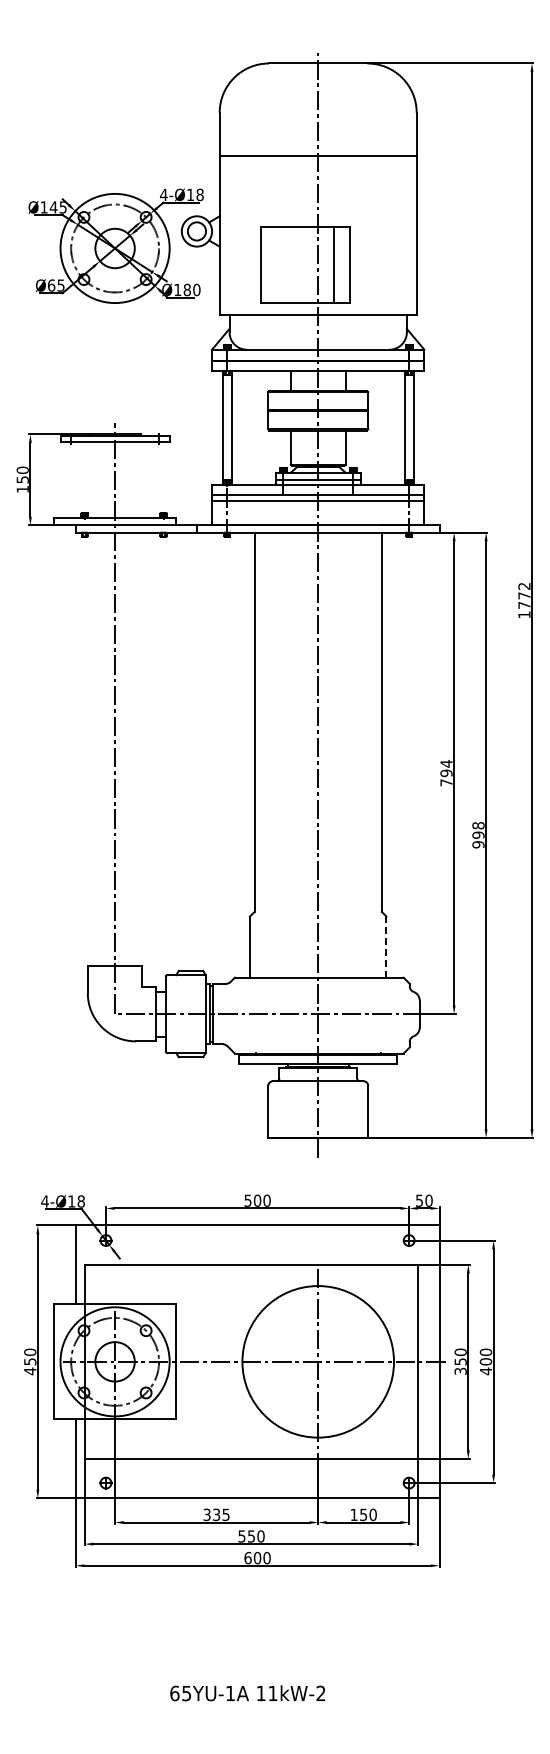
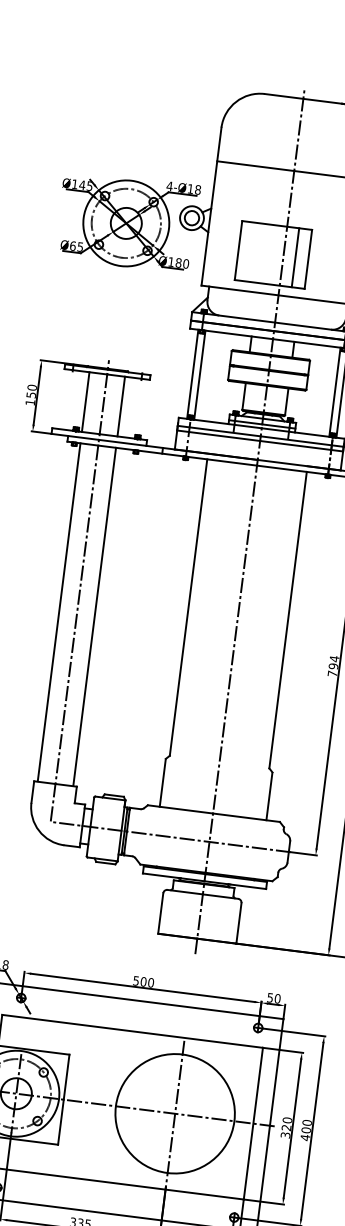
line: (92, 479) -> (85, 401), added
line: (137, 479) -> (121, 406), added
line: (92, 748) -> (59, 612), added
line: (137, 748) -> (94, 616), added
line: (386, 946) -> (269, 795), dashed -> solid
text: (460, 1361) -> (286, 1127), 350 -> 320

